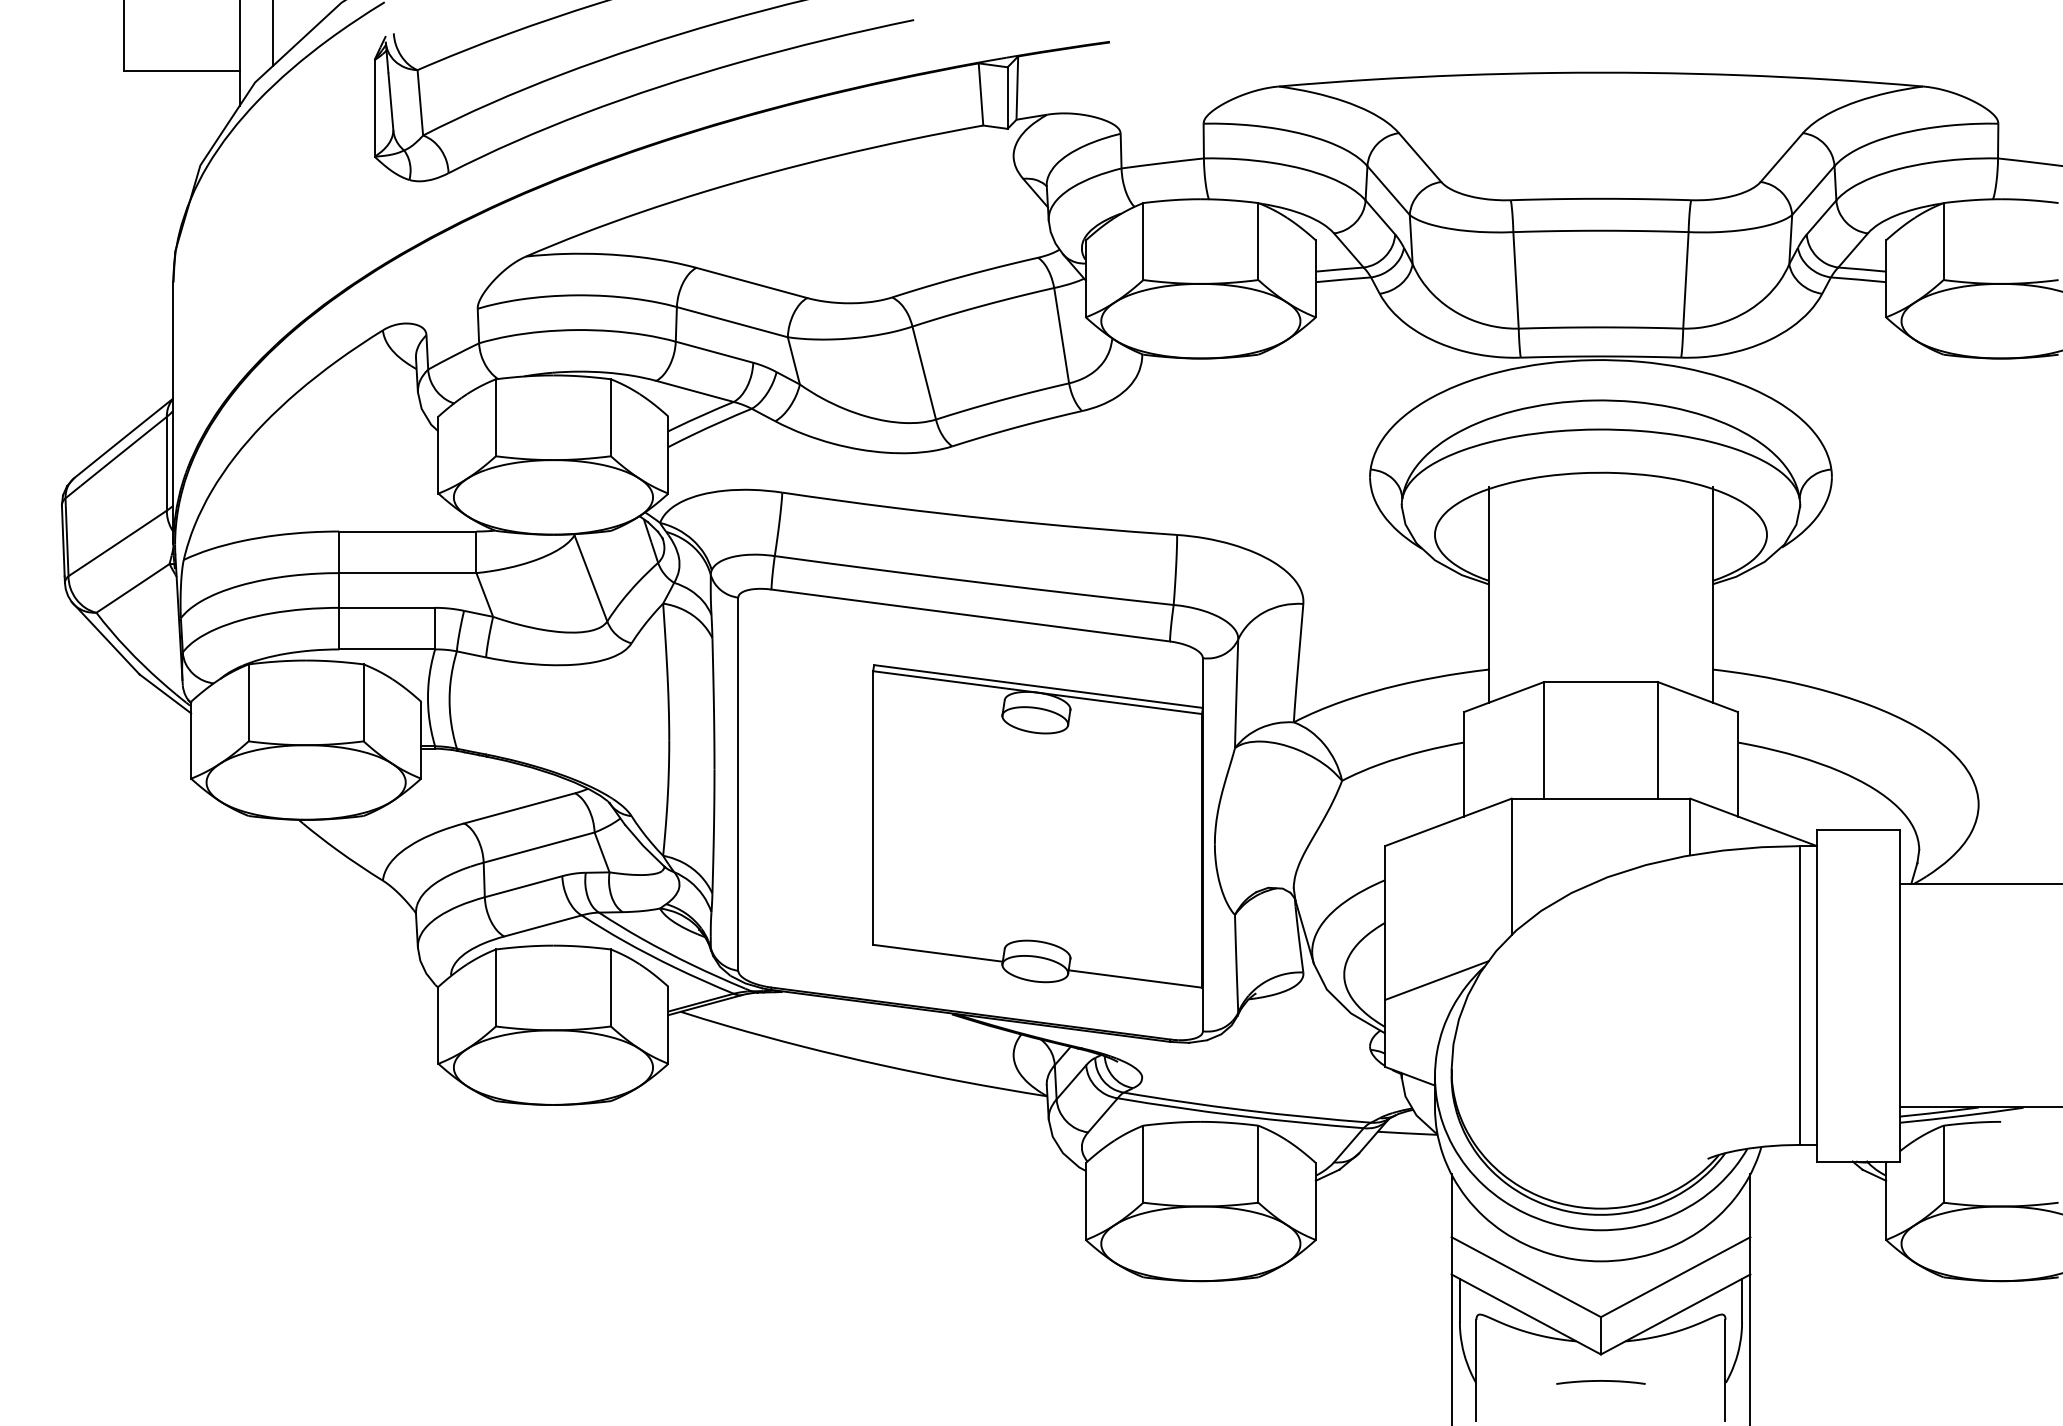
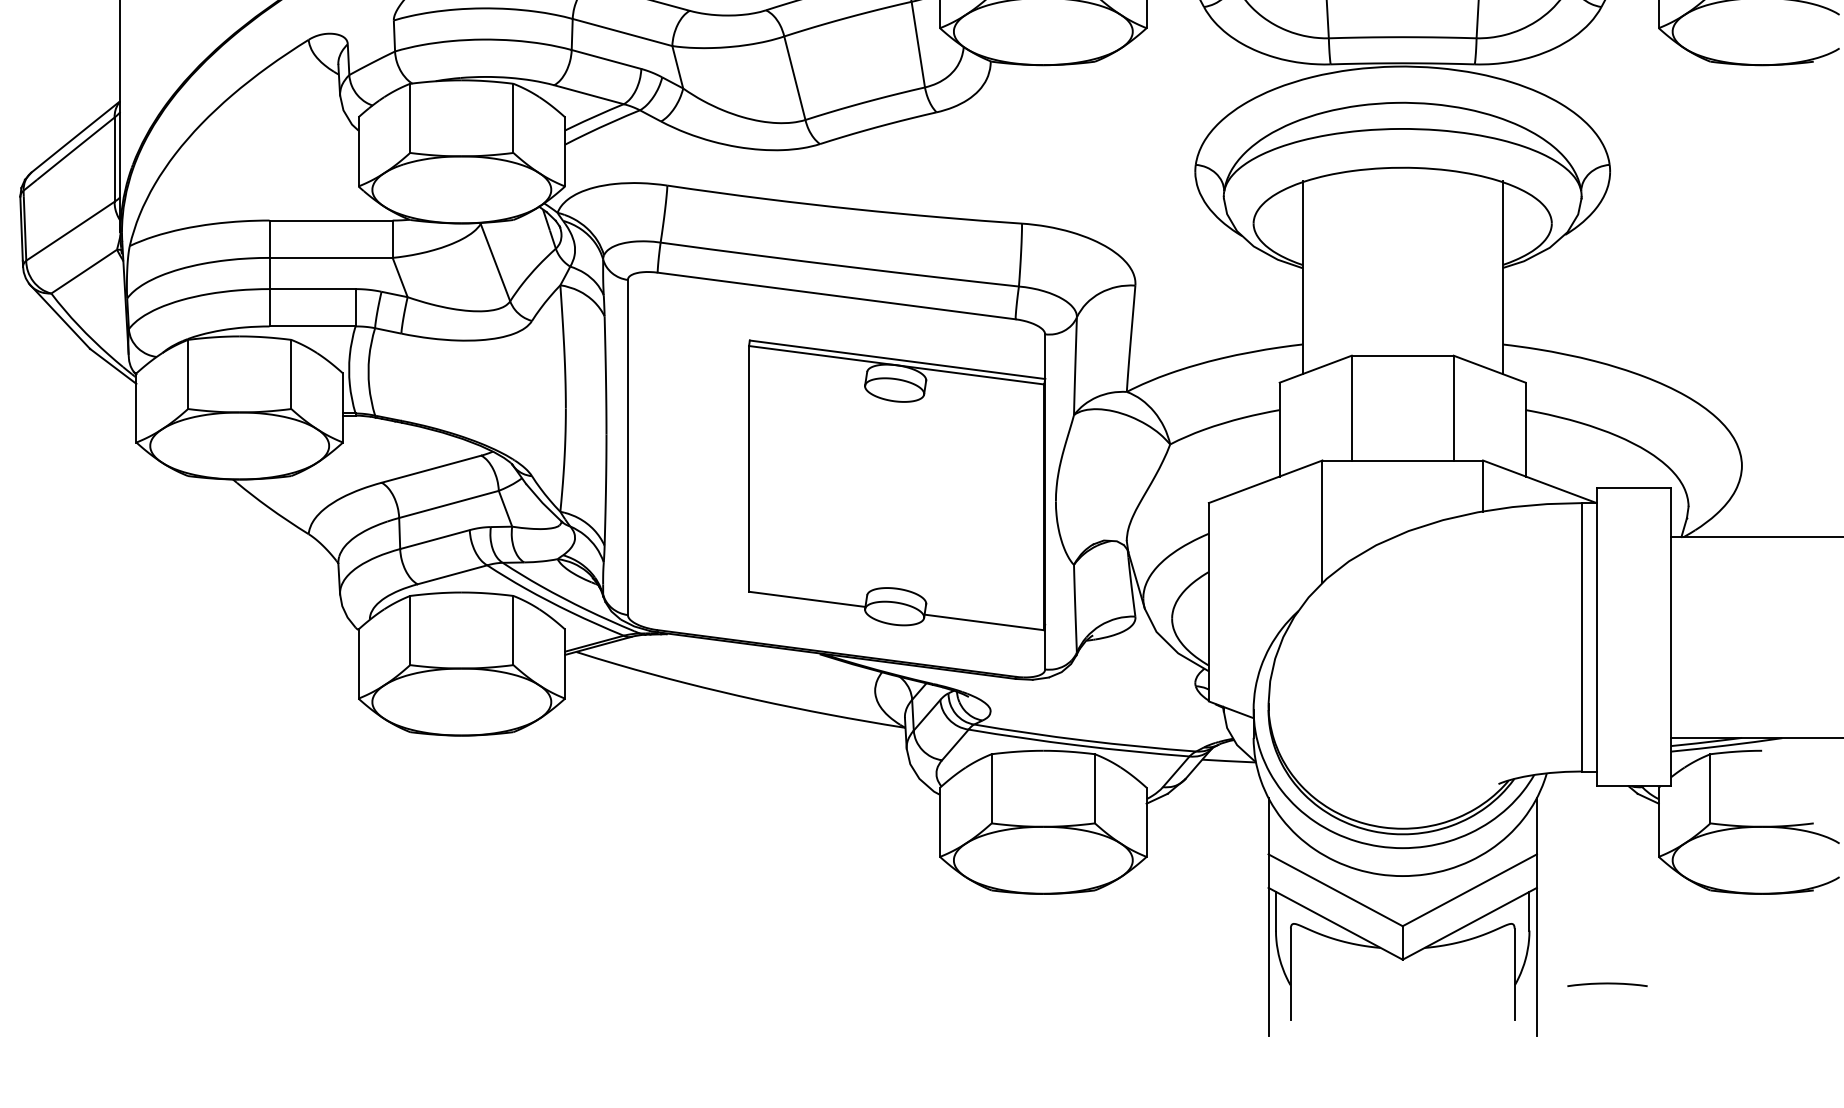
line: (1436, 980) -> (1254, 623), removed
curve: (1600, 1381) -> (1607, 983), moved

